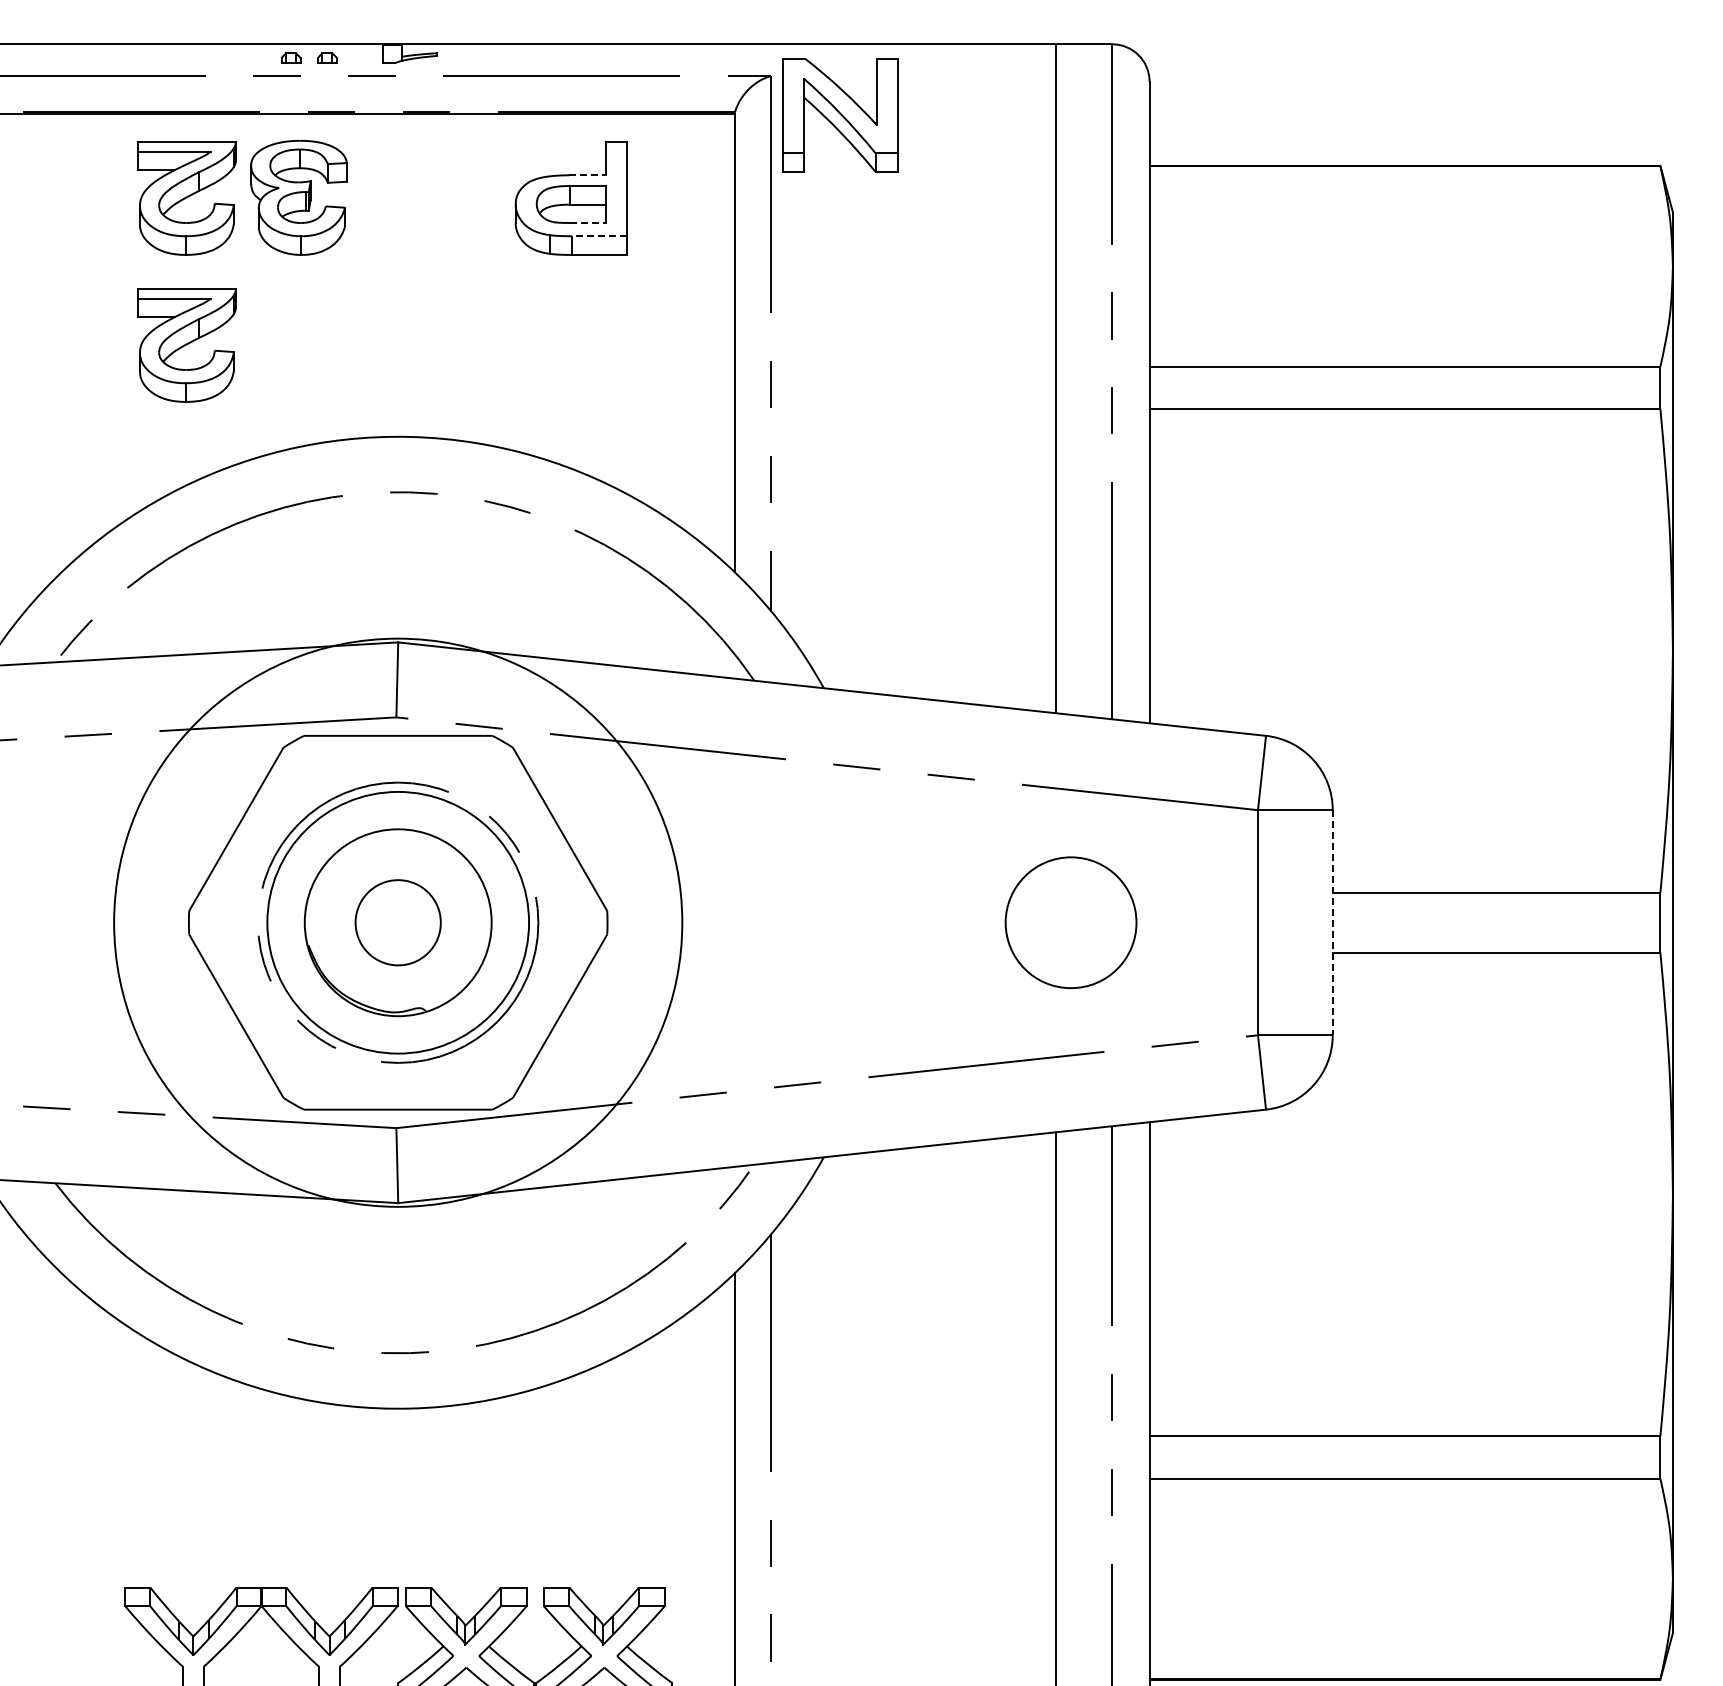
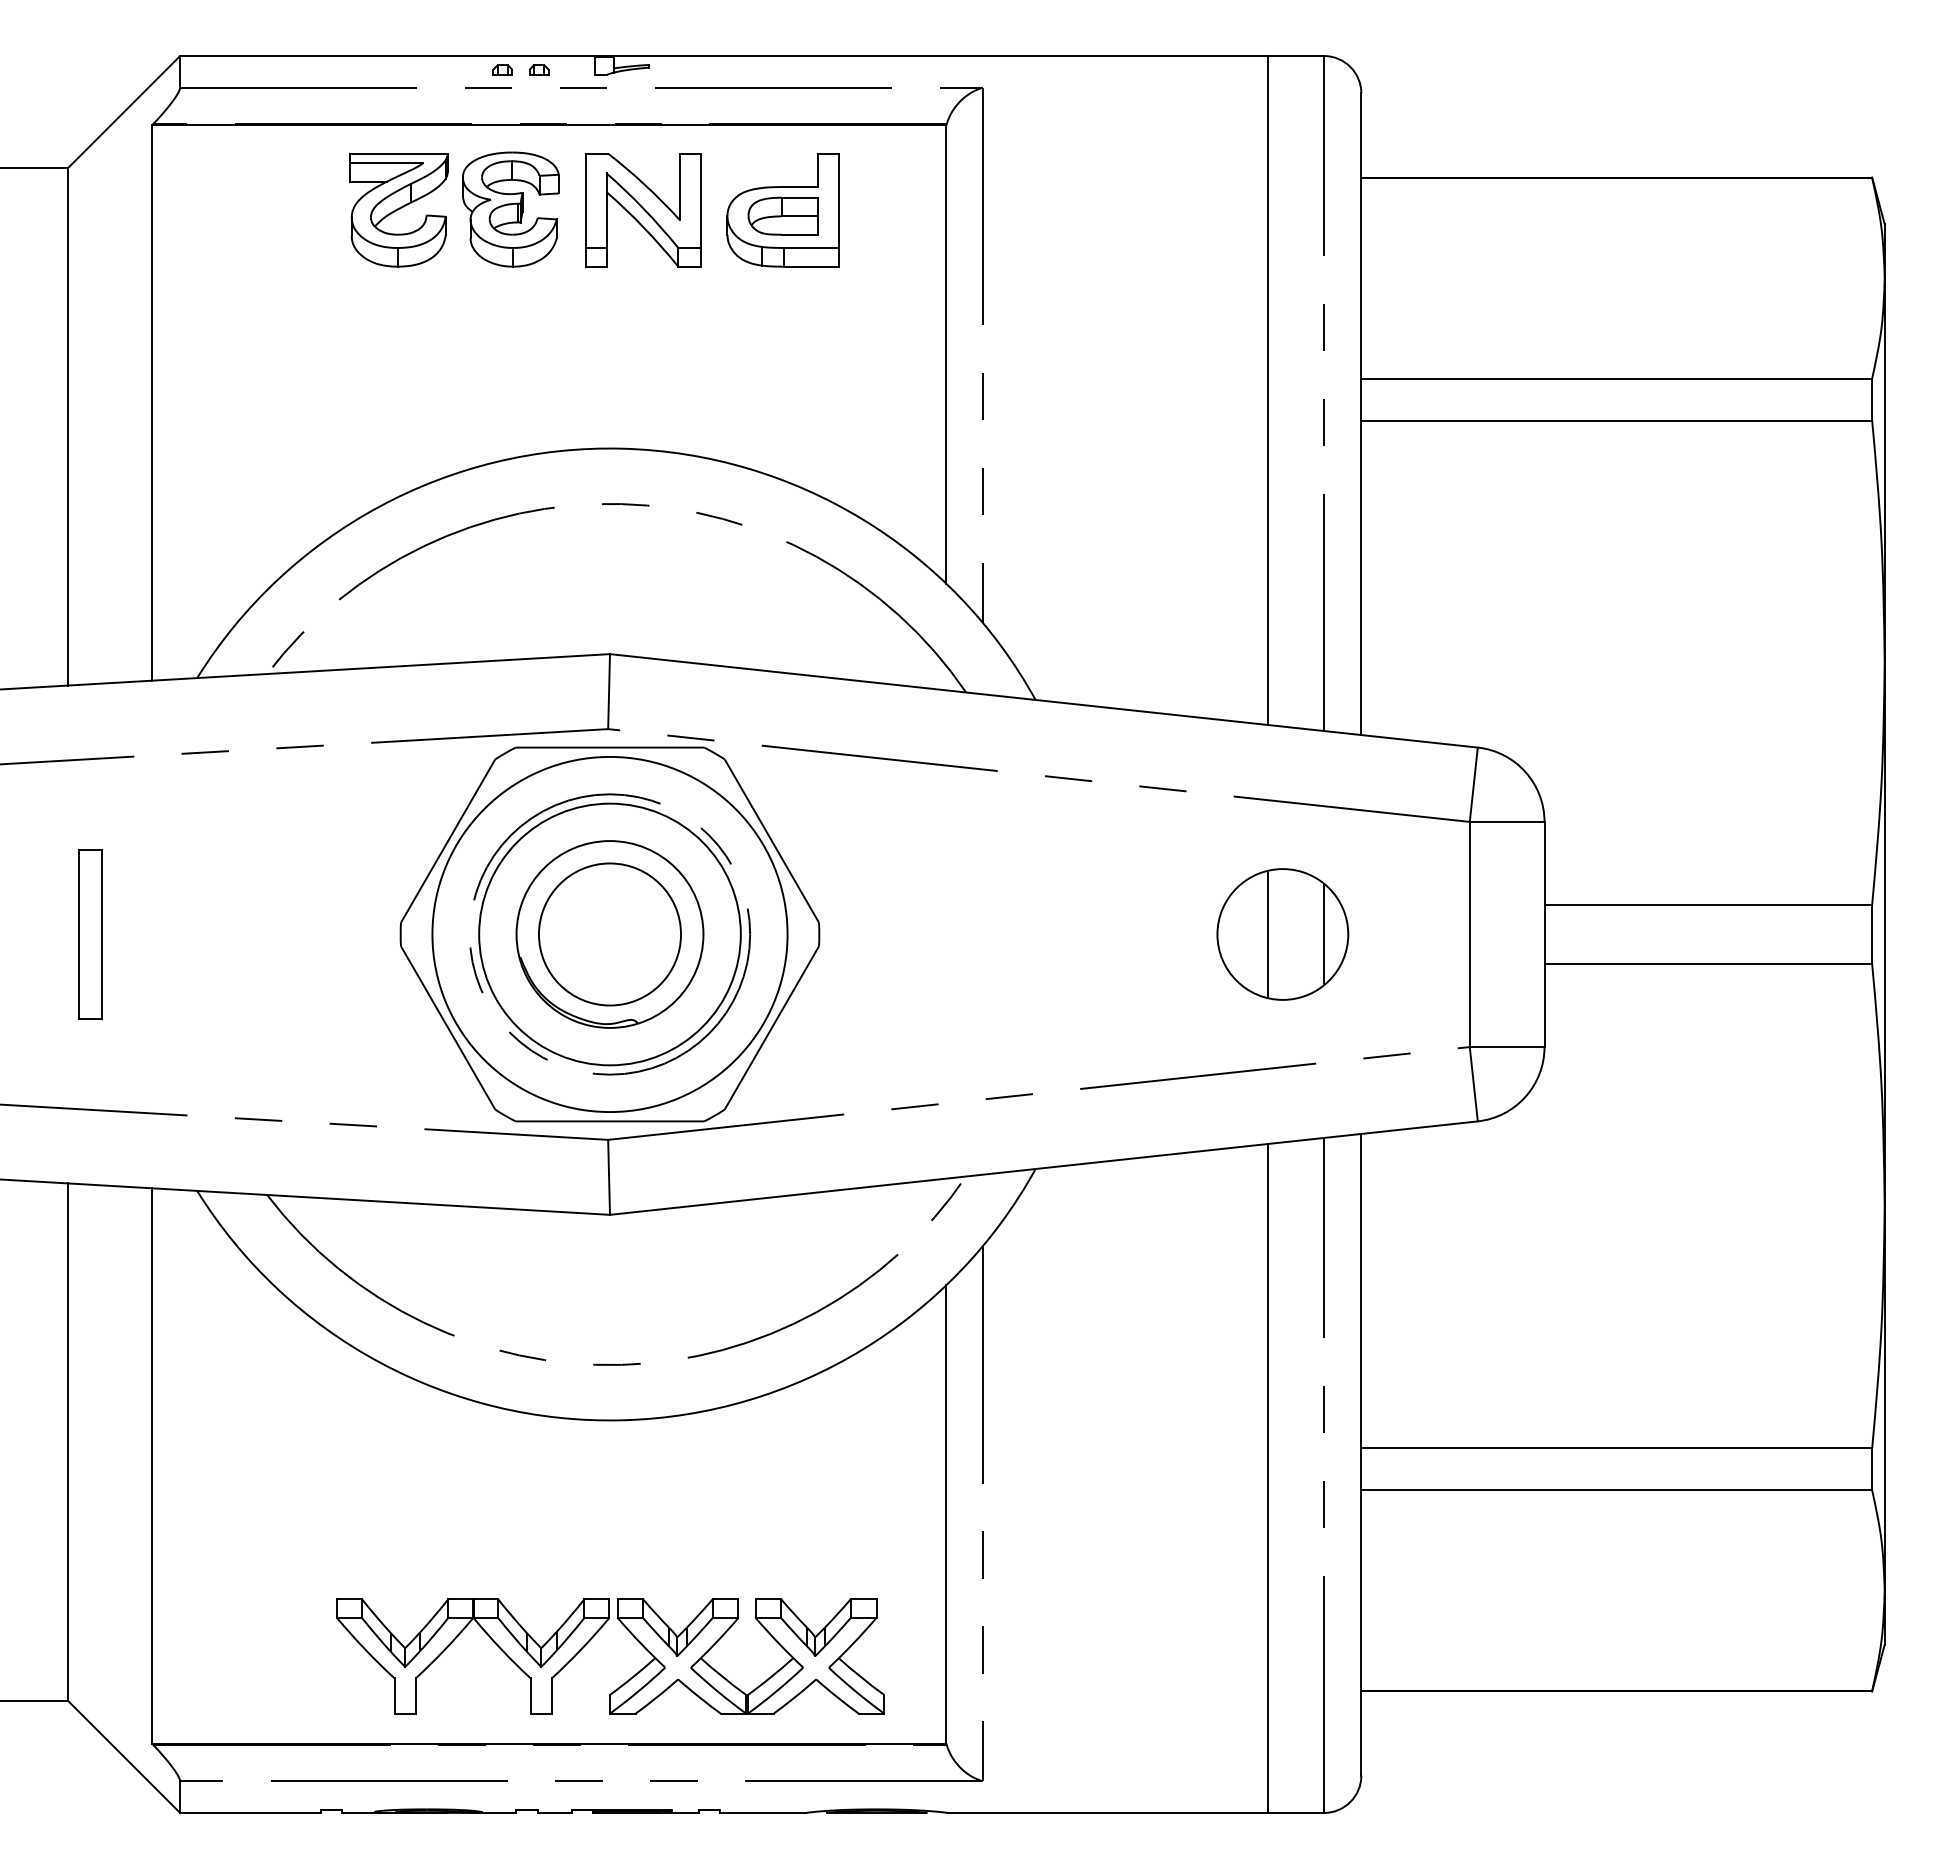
part: (840, 115) -> (643, 210), moved
line: (587, 175) -> (799, 187), dashed -> solid
line: (587, 222) -> (799, 234), dashed -> solid
line: (598, 235) -> (810, 247), dashed -> solid
part: (186, 345) -> (398, 357), removed
circle: (397, 922) -> (609, 934), size x0.62
circle: (397, 922) -> (609, 934), size x1.67
line: (1055, 922) -> (1267, 934), added
line: (1111, 922) -> (1323, 934), added
line: (1332, 922) -> (1544, 934), dashed -> solid

